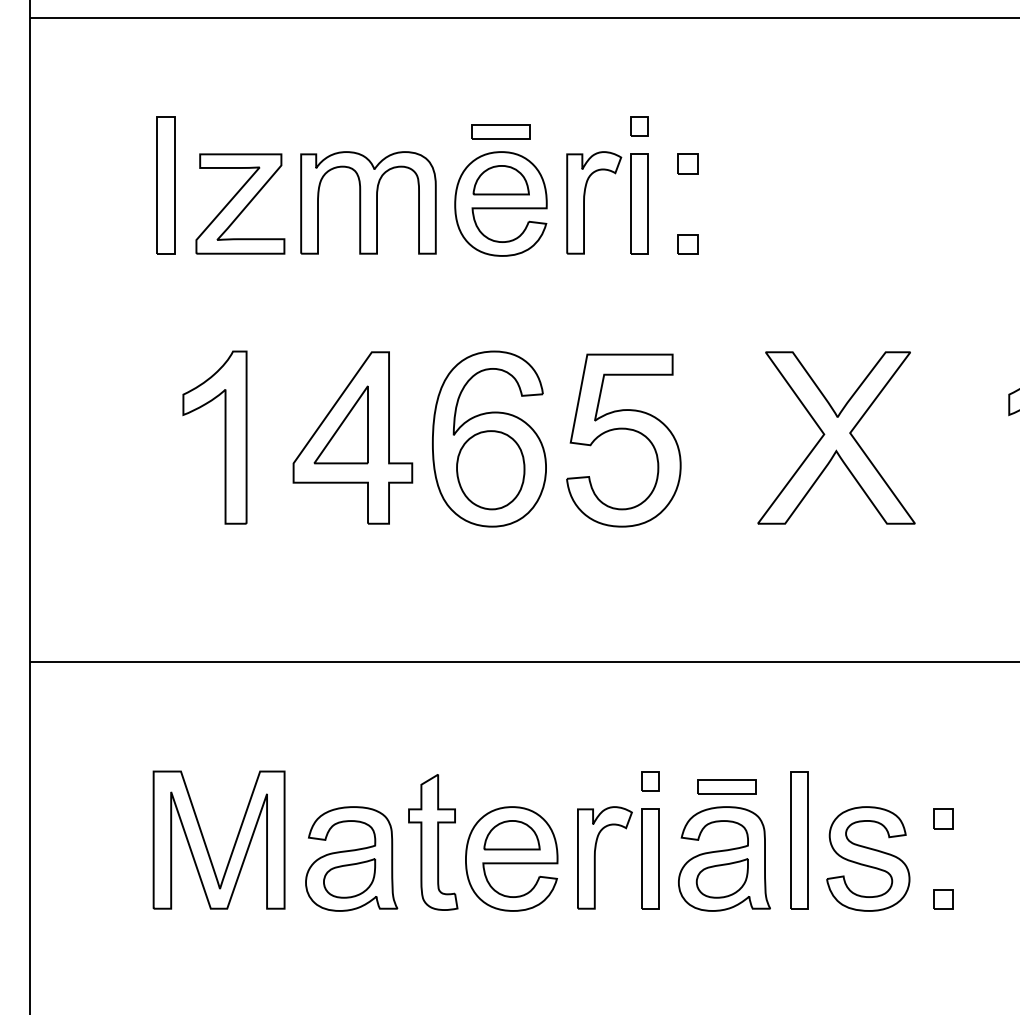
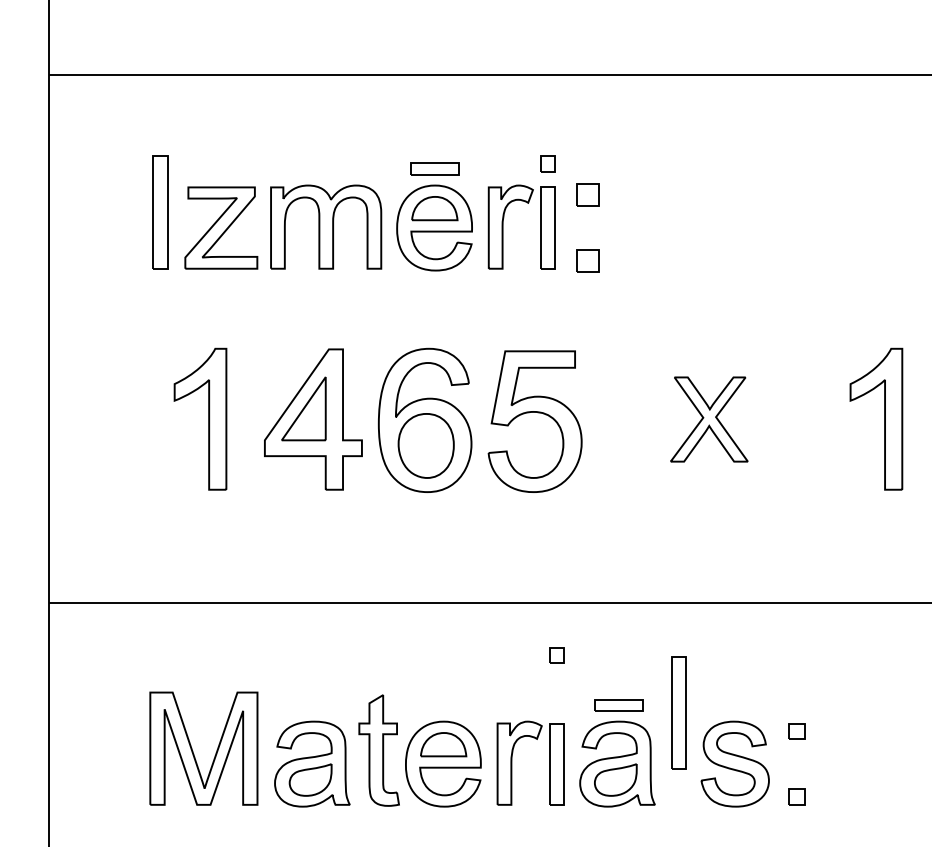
part: (687, 163) -> (587, 194), size x1.4
part: (687, 243) -> (587, 260), size x1.4
part: (836, 437) -> (709, 419), size x0.6
part: (649, 781) -> (556, 655), moved
part: (798, 839) -> (678, 712), moved

